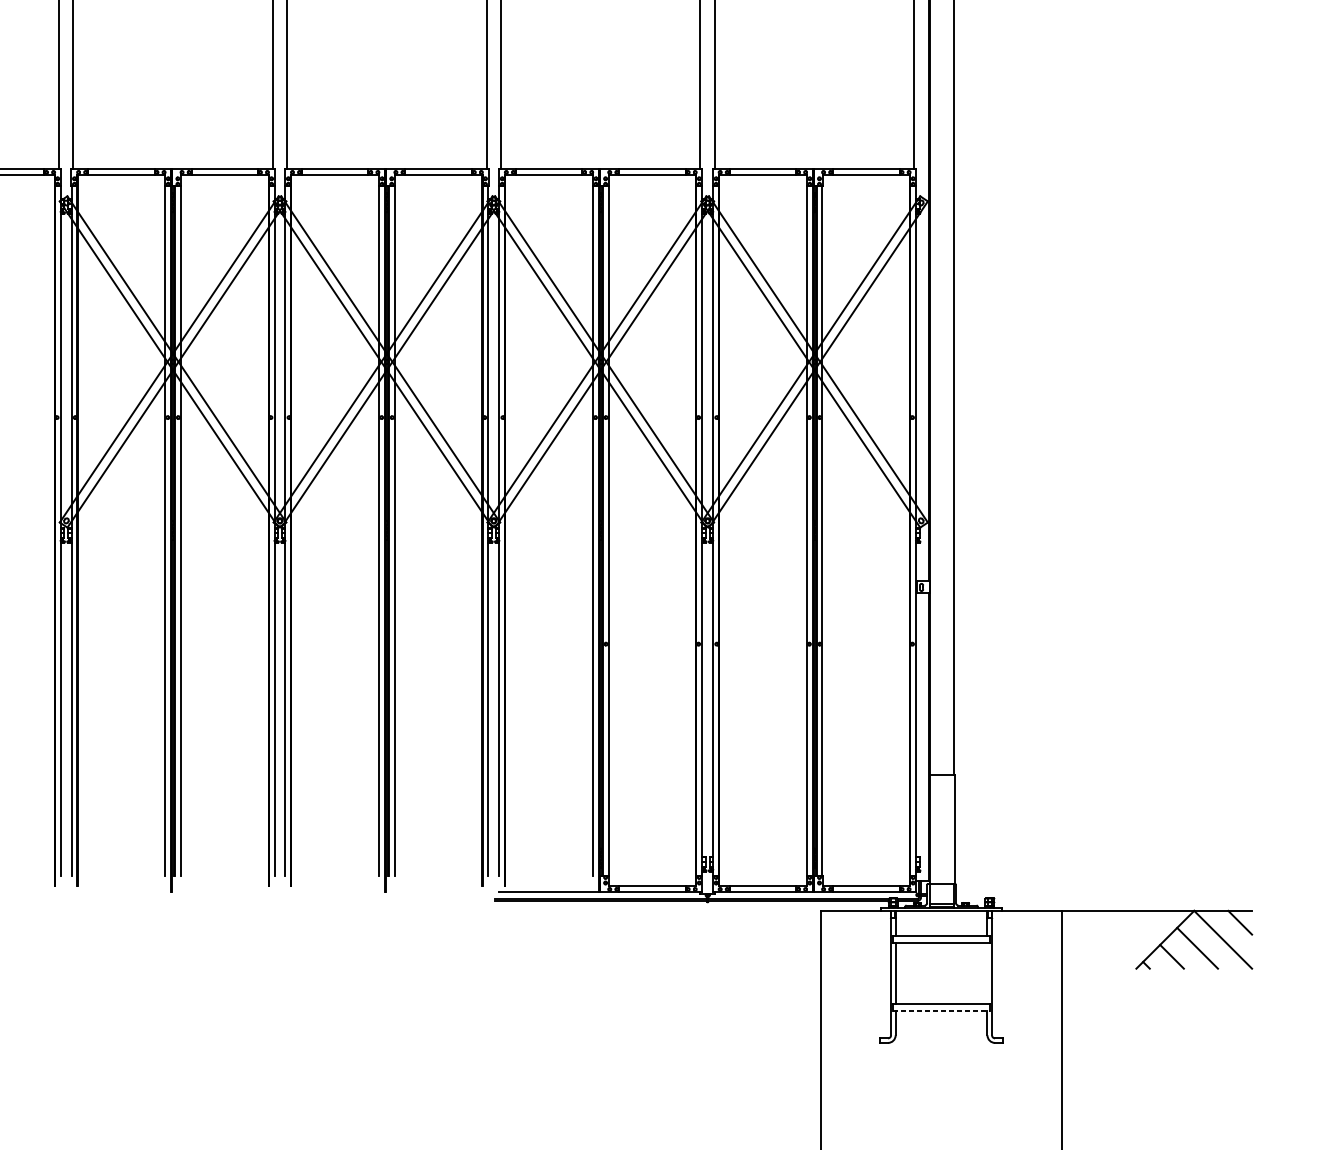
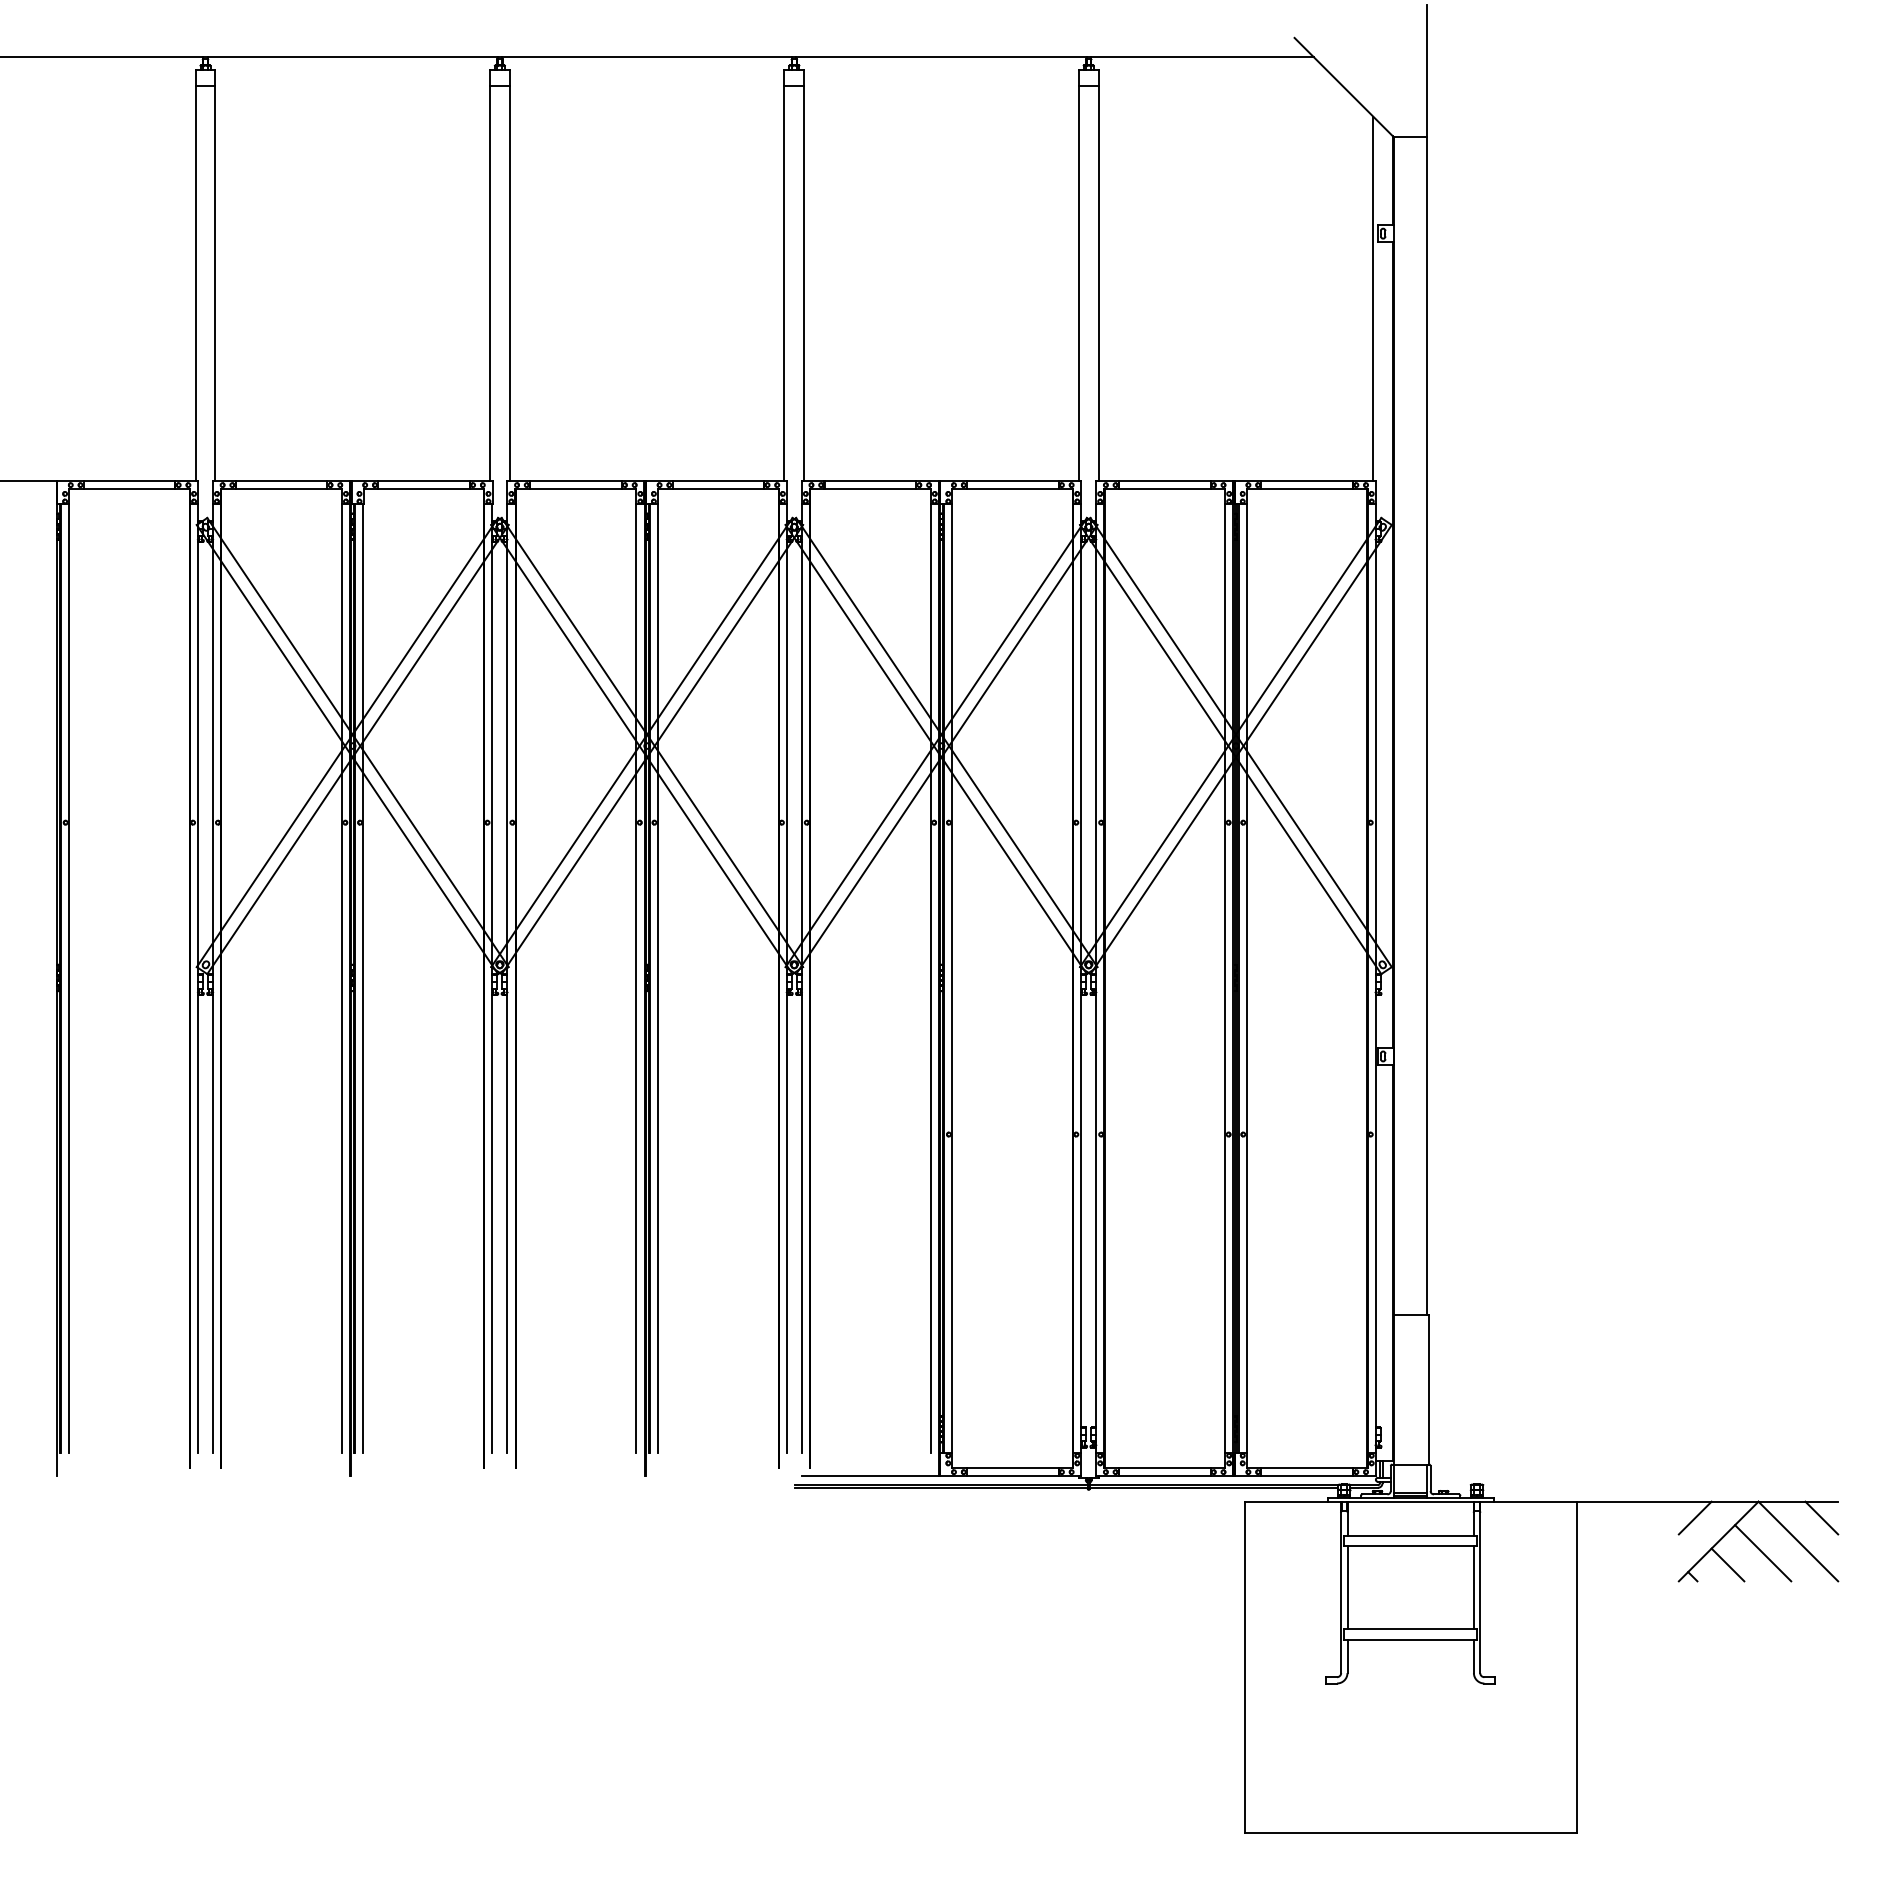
line: (1147, 922) -> (1694, 1517), added
line: (987, 973) -> (1473, 1587), added
line: (942, 1011) -> (1411, 1640), dashed -> solid

